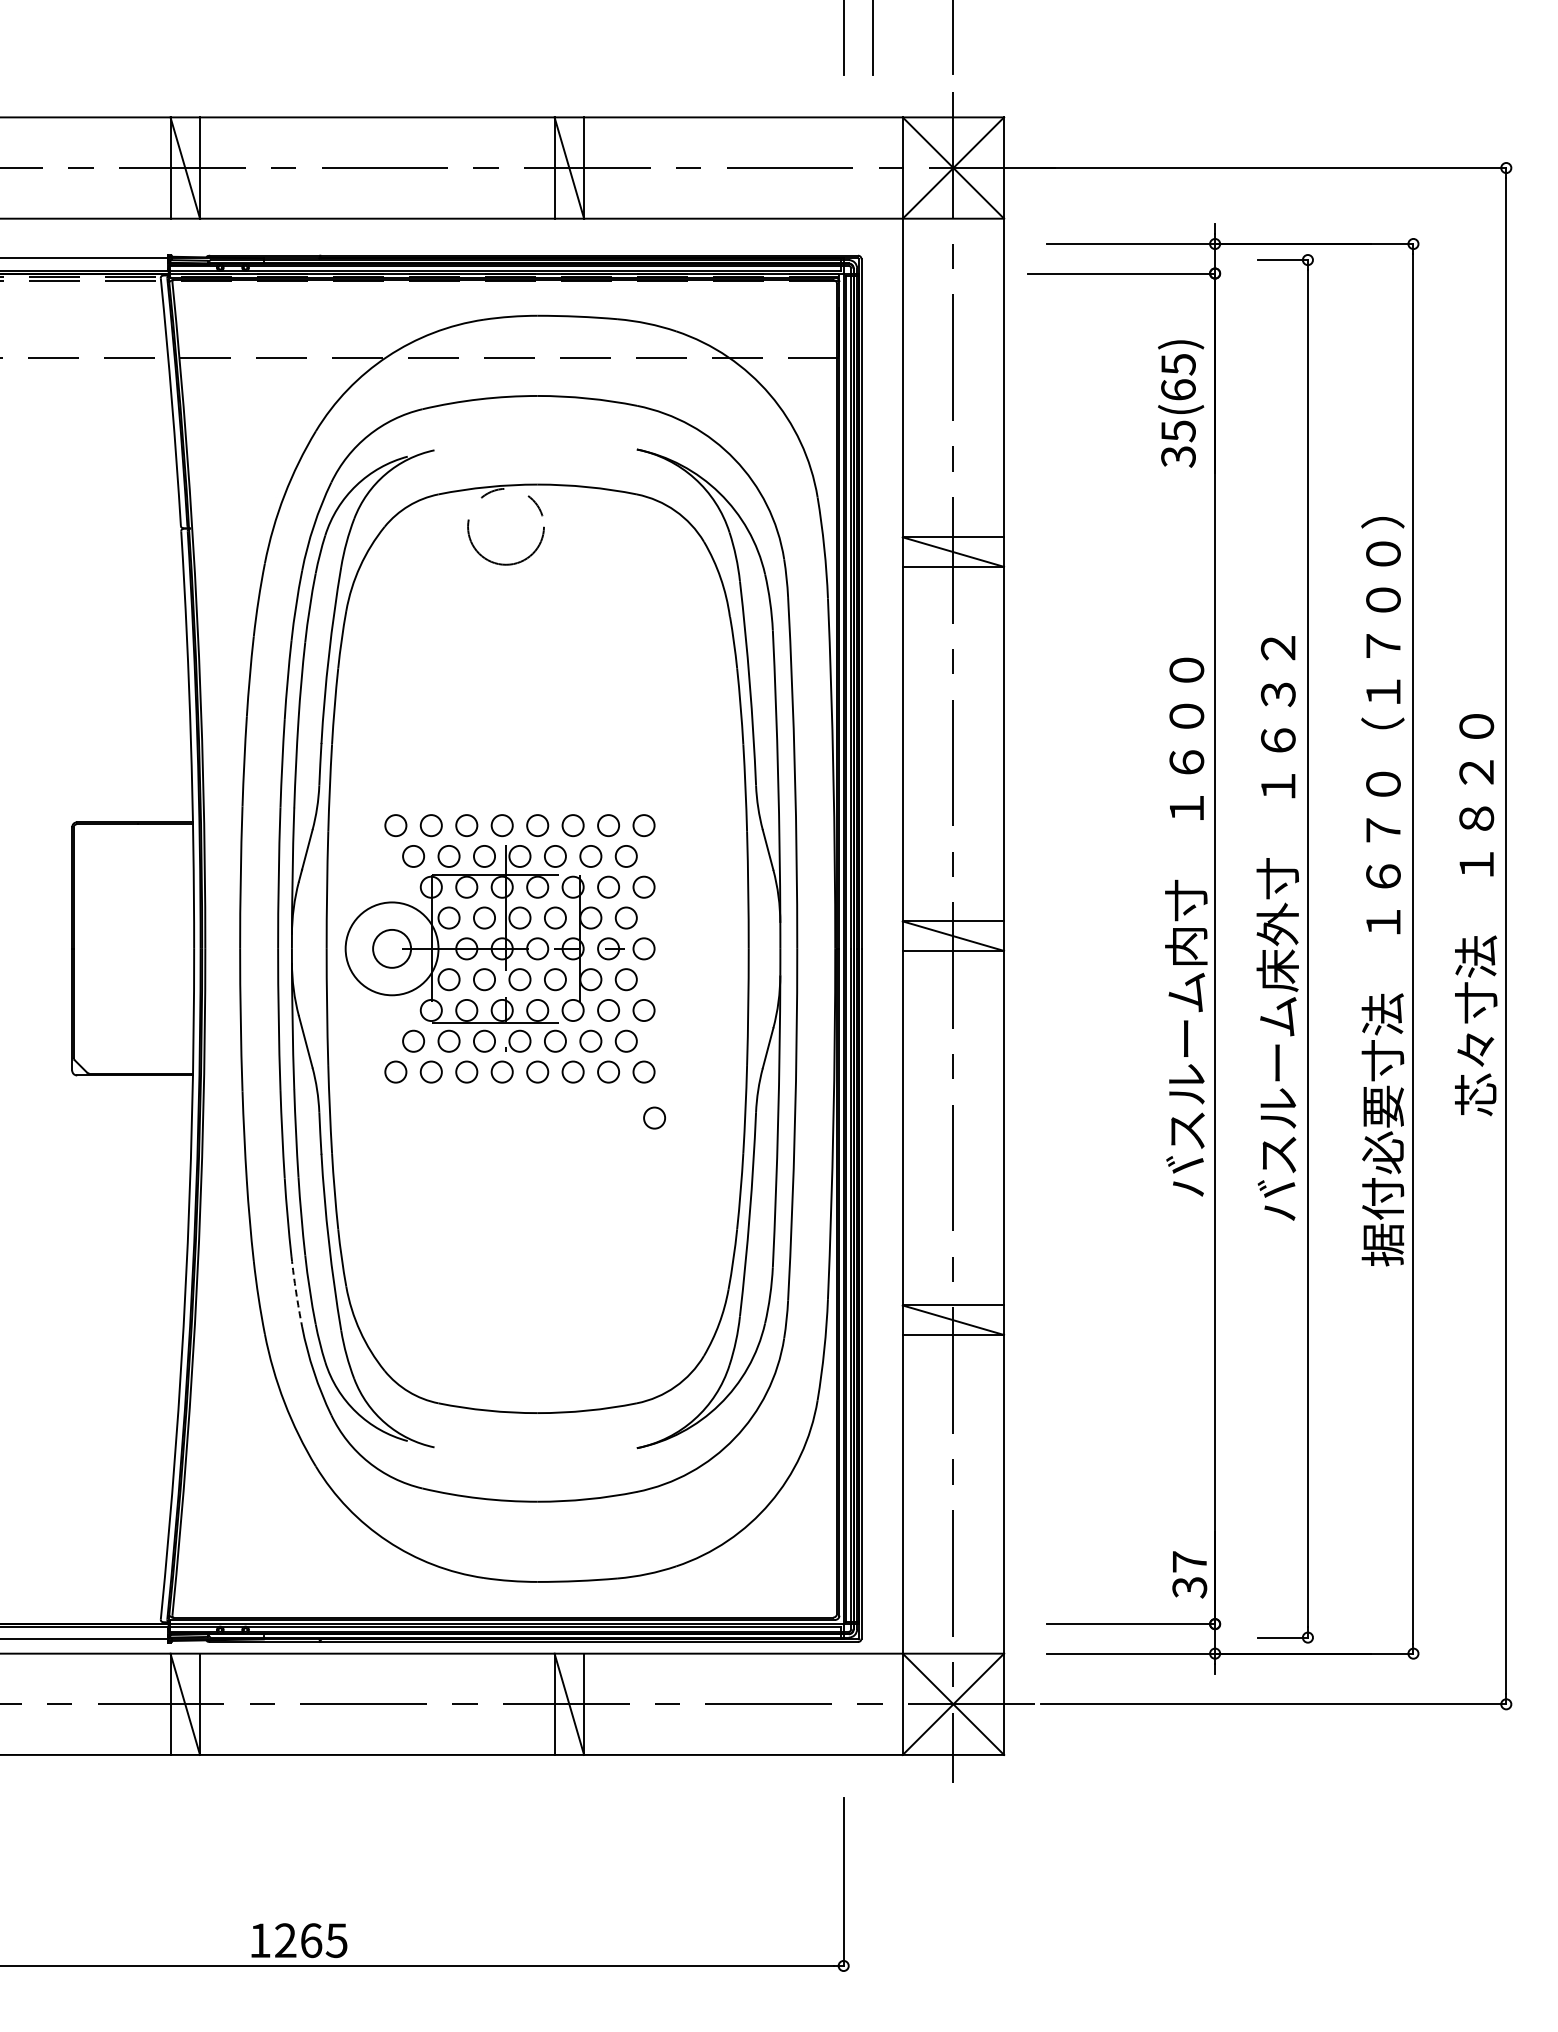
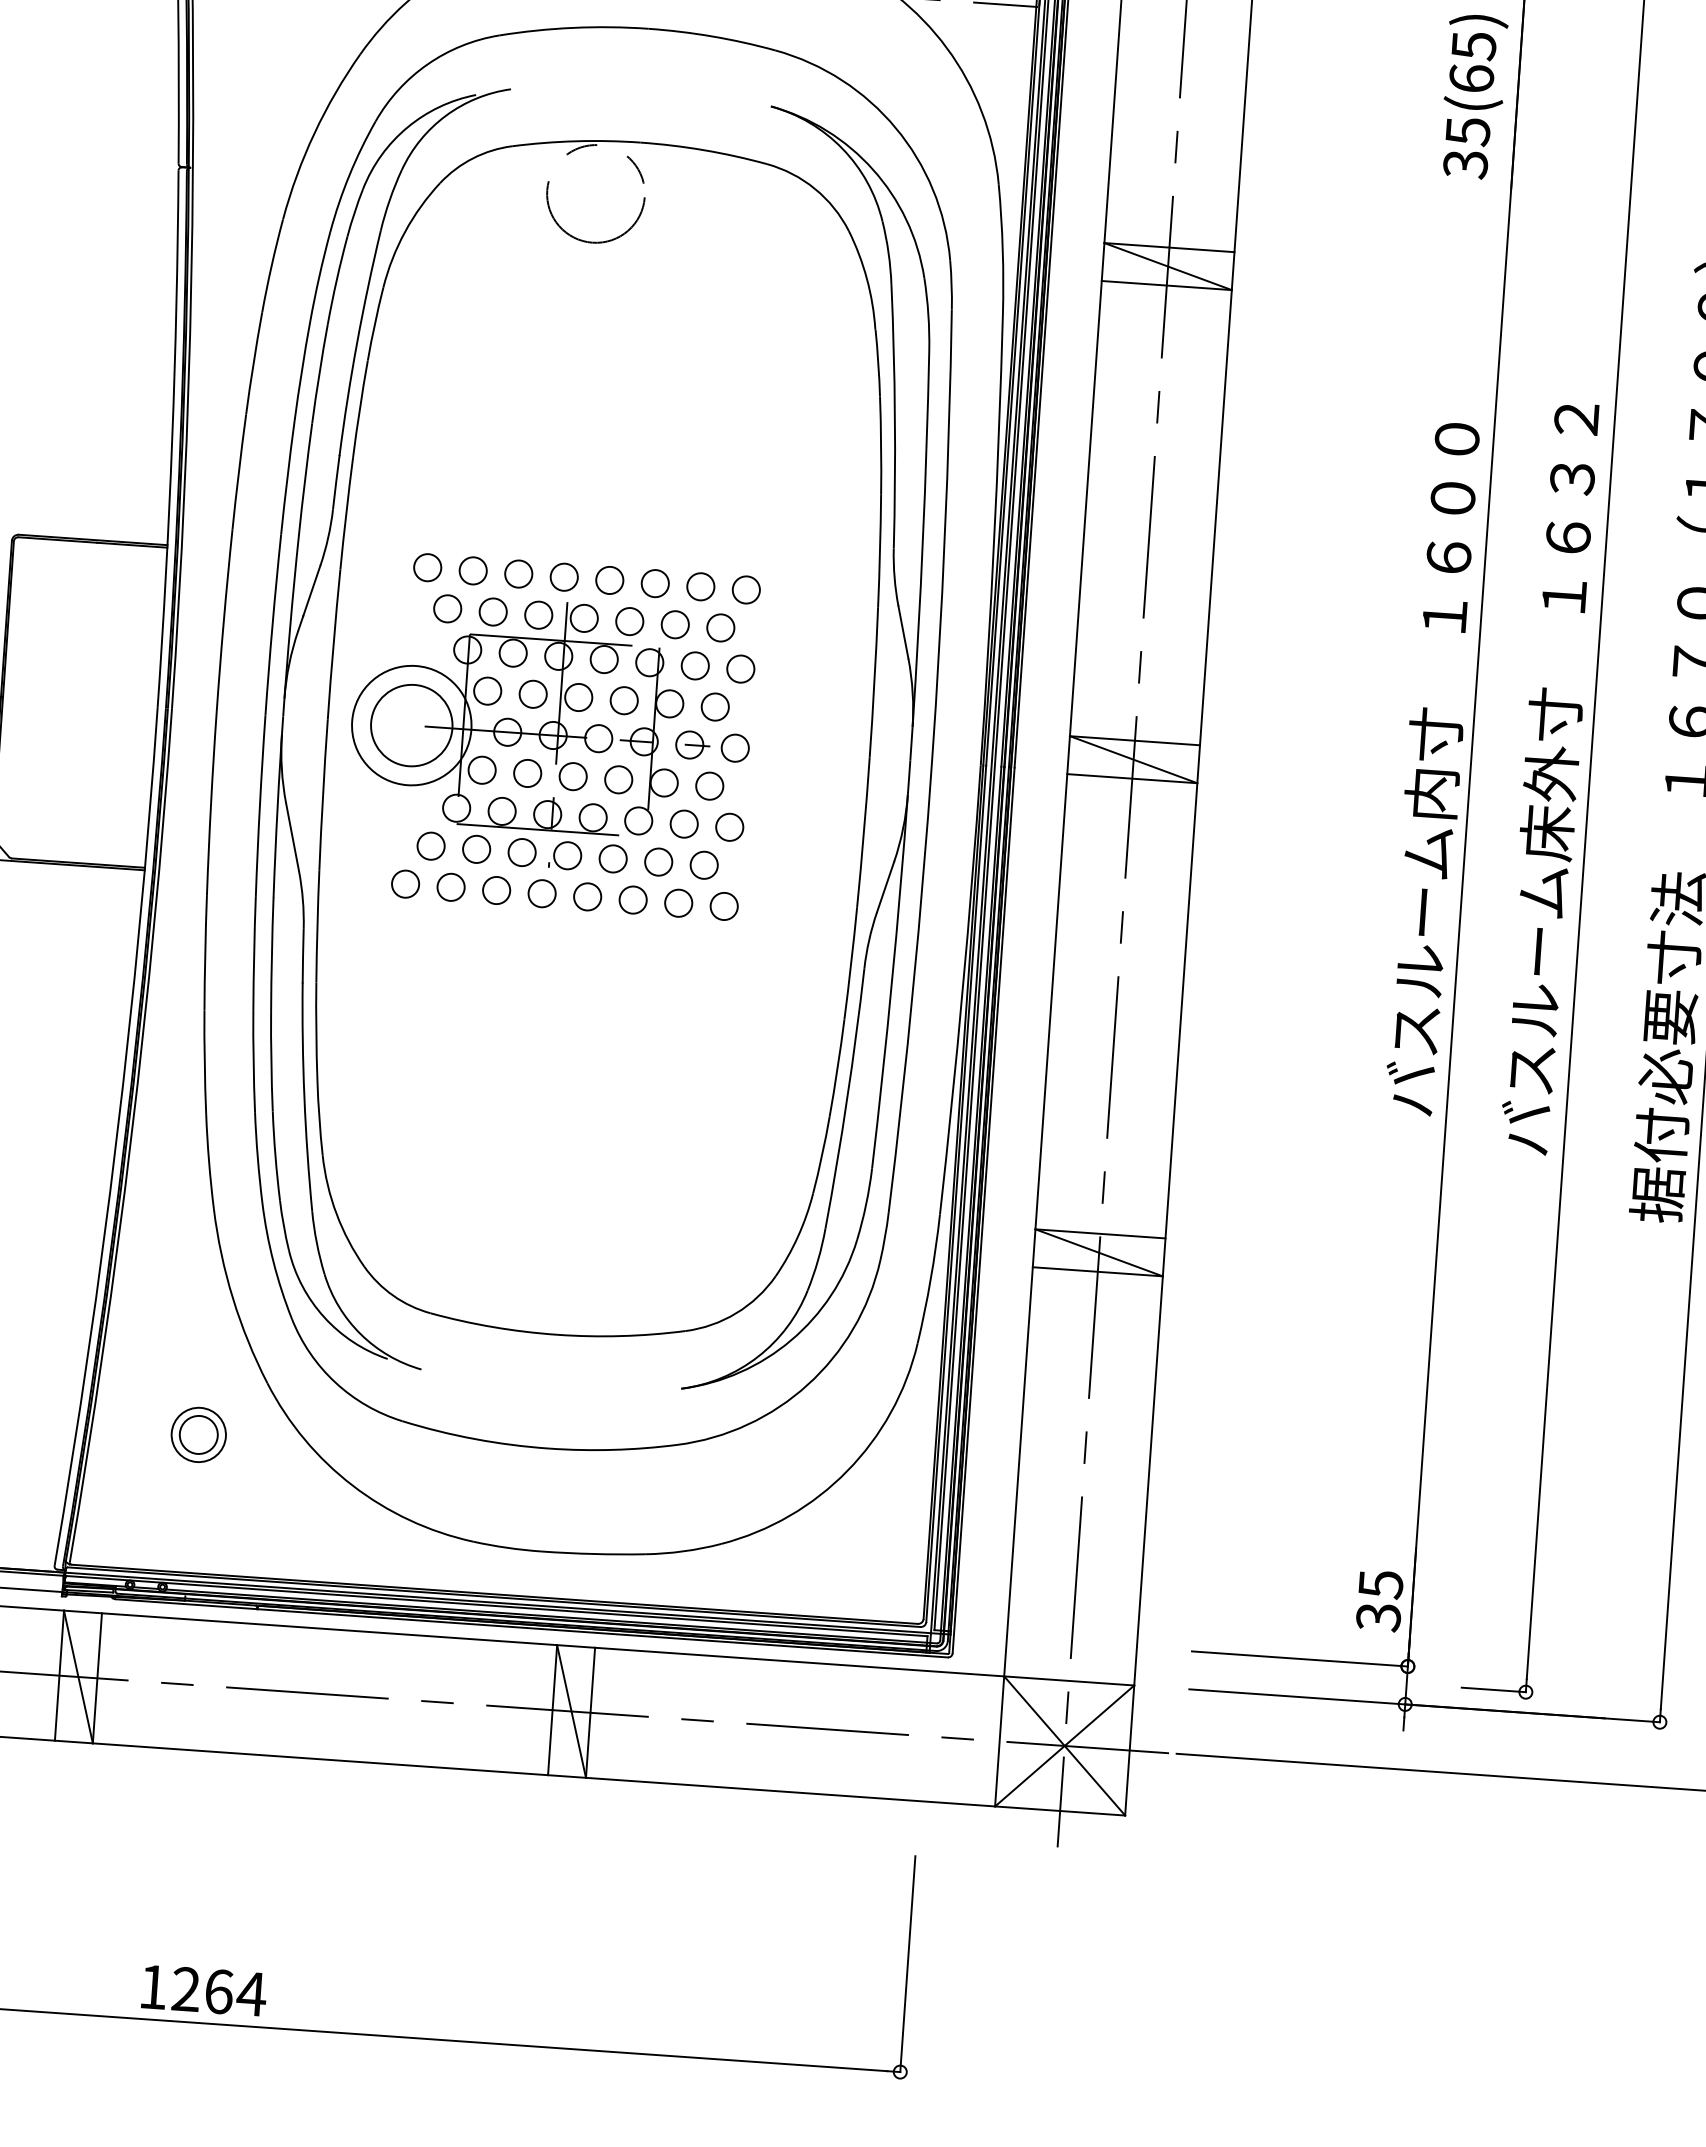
circle: (391, 948) -> (411, 725), size x1.67
circle: (654, 1117) -> (733, 965), removed
arc: (296, 1292) -> (258, 1158), dashed -> solid
part: (265, 1510) -> (198, 1435), added
text: (1190, 1562) -> (1381, 1585), 37 -> 35
text: (336, 1940) -> (251, 1993), 1265 -> 1264

